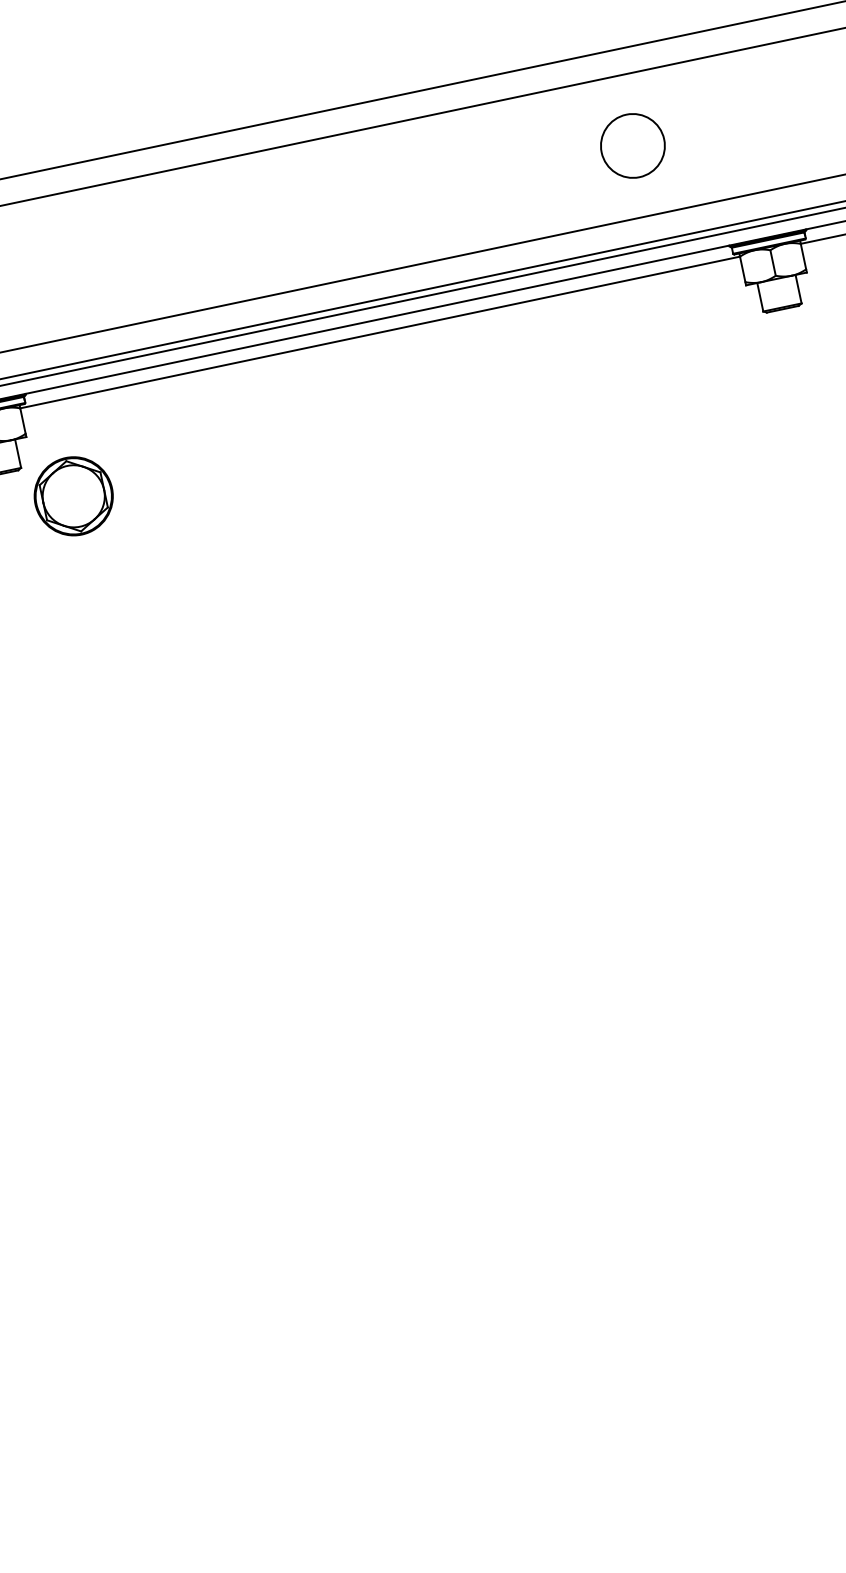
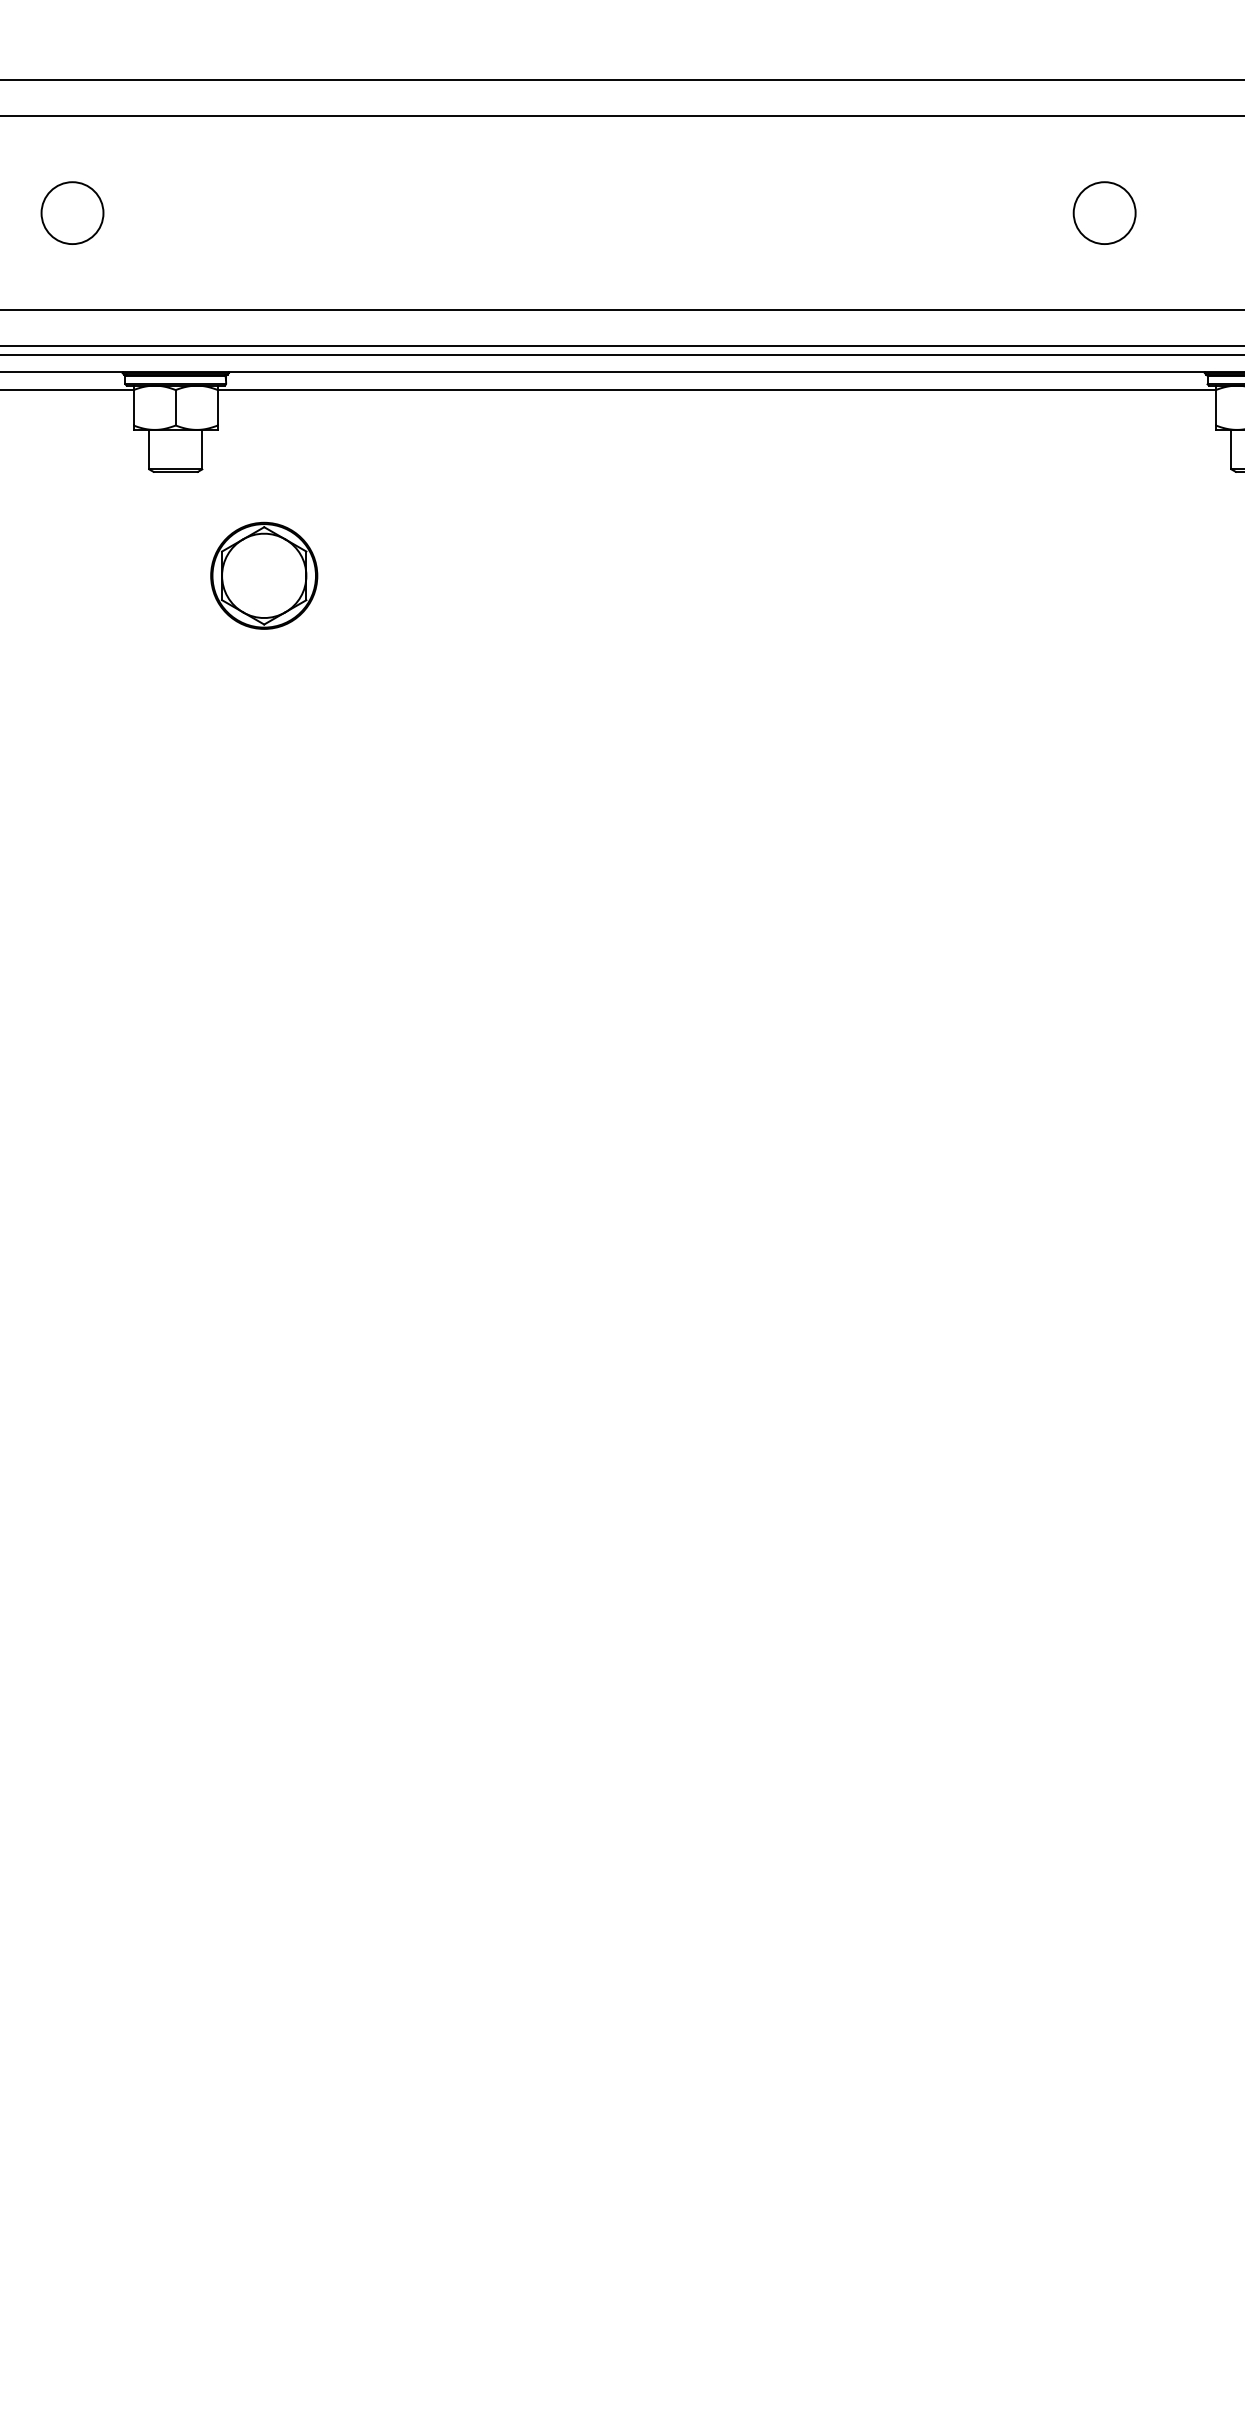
circle: (632, 146) -> (1104, 213), size x0.71
part: (73, 496) -> (264, 575), moved

